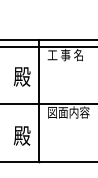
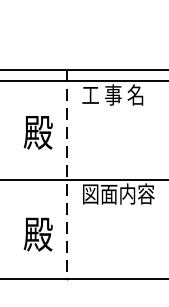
line: (38, 101) -> (66, 175), solid -> dashed

